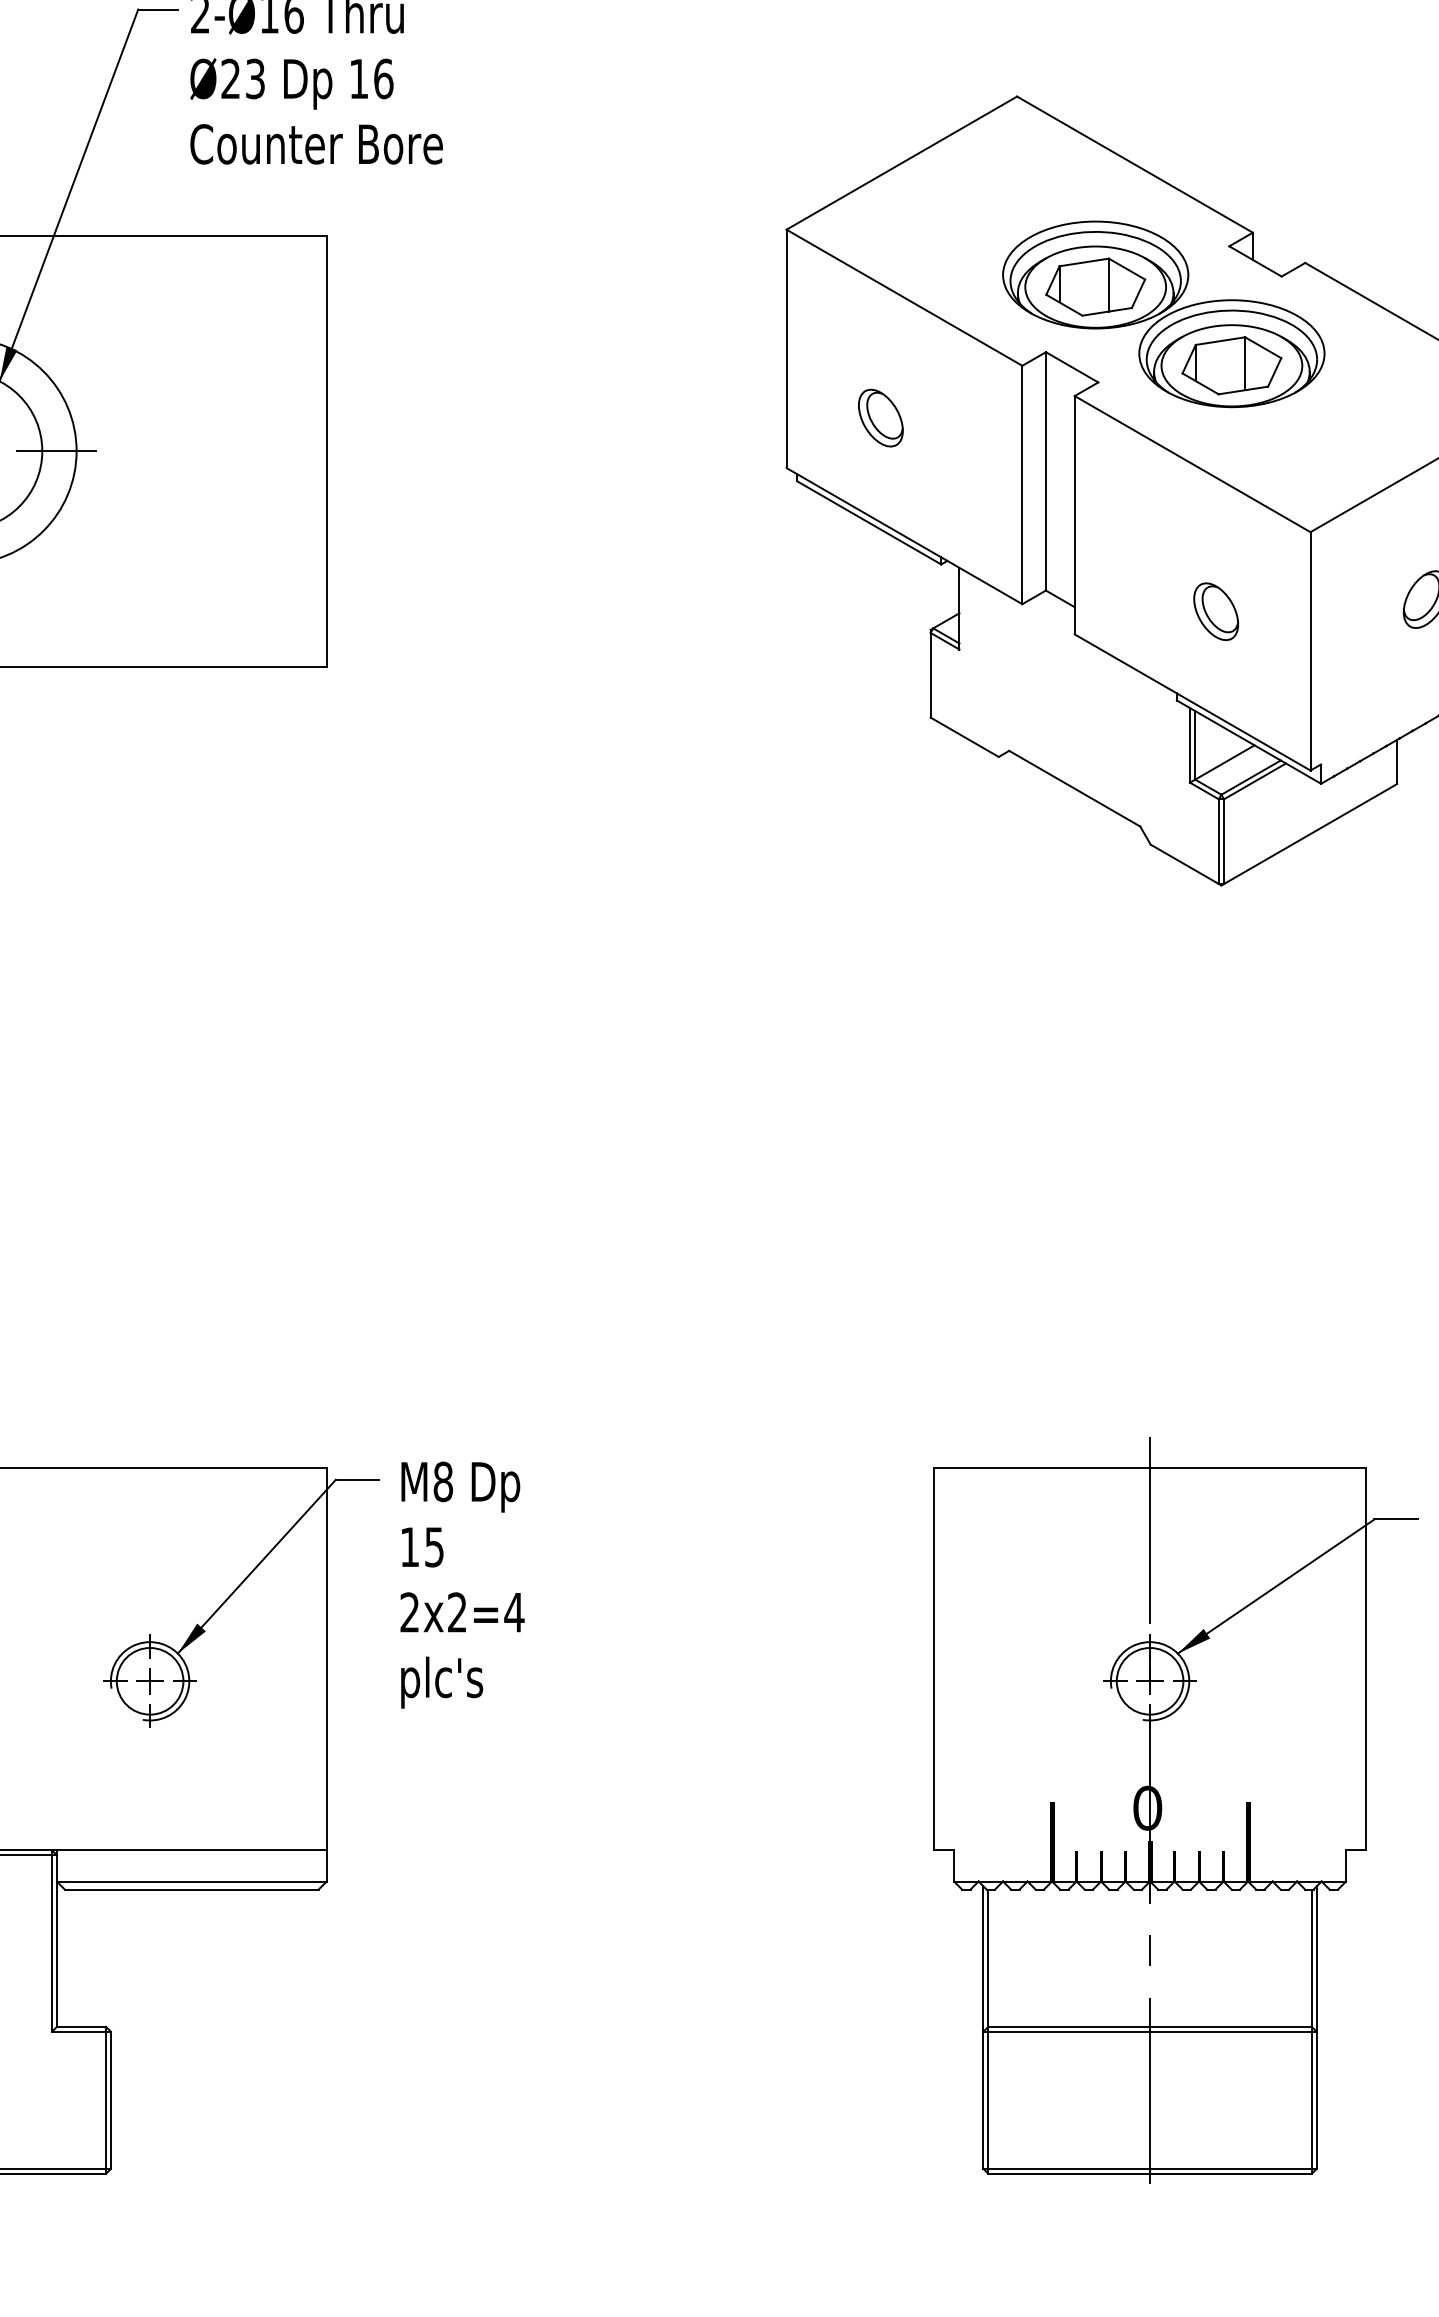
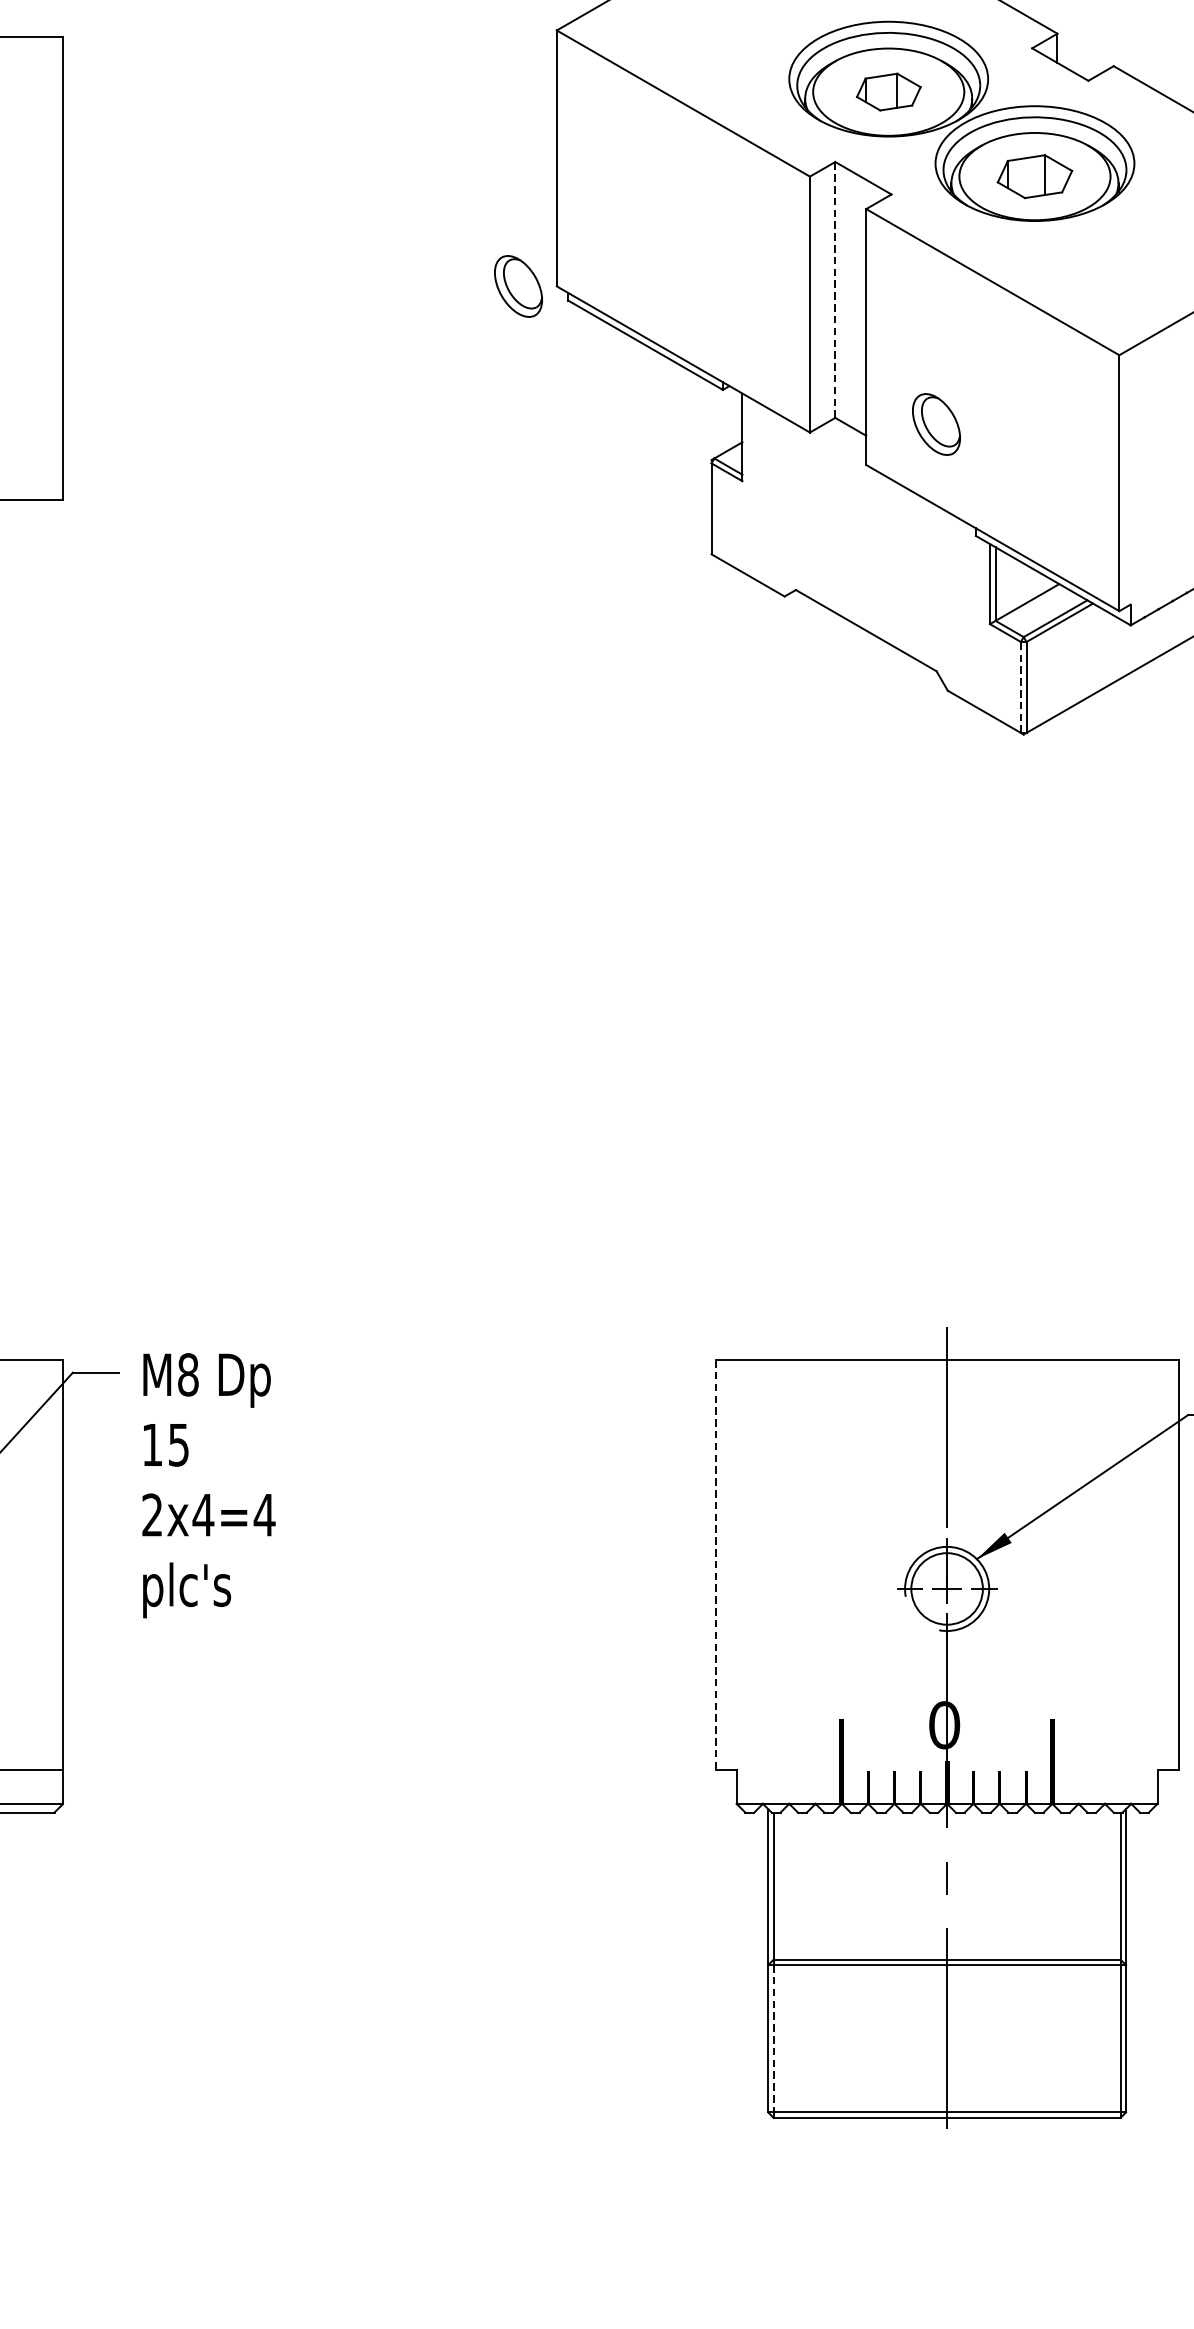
part: (1095, 286) -> (888, 91), size x0.6
part: (1231, 365) -> (1034, 176), size x0.7
part: (880, 417) -> (518, 285), moved
line: (1045, 470) -> (834, 289), solid -> dashed
part: (1216, 611) -> (936, 424), moved
line: (1218, 841) -> (1020, 687), solid -> dashed
text: (457, 1612) -> (203, 1515), 2x2=4 -> 2x4=4
line: (934, 1659) -> (715, 1565), solid -> dashed
line: (988, 2100) -> (773, 2038), solid -> dashed

